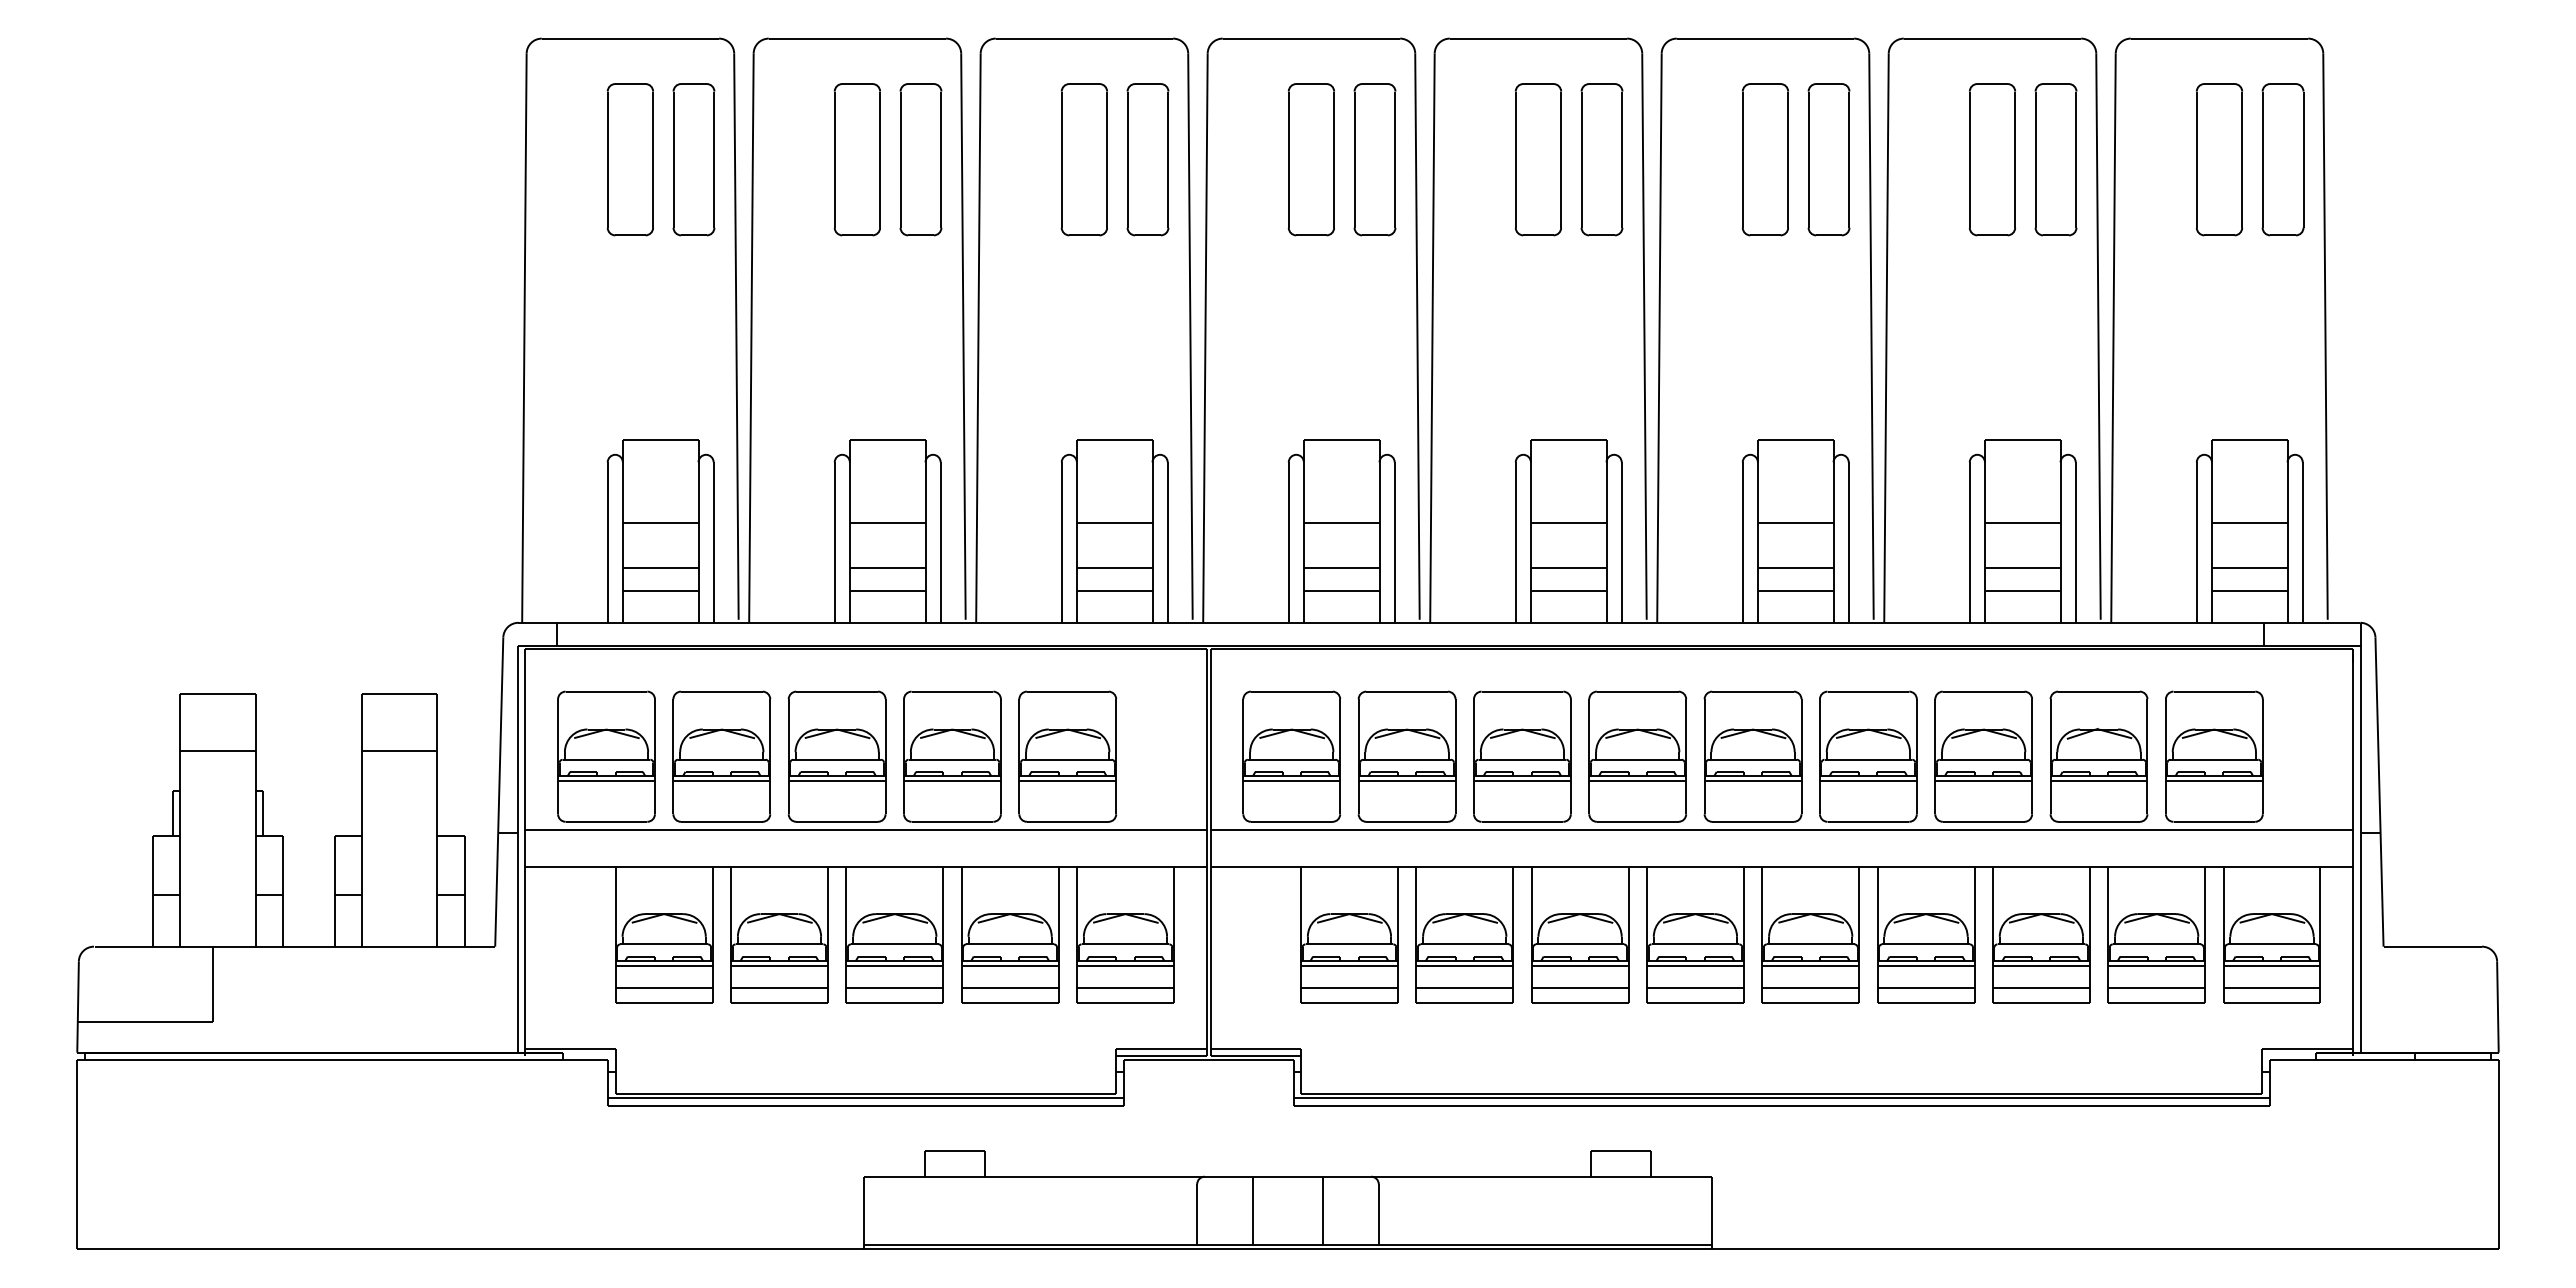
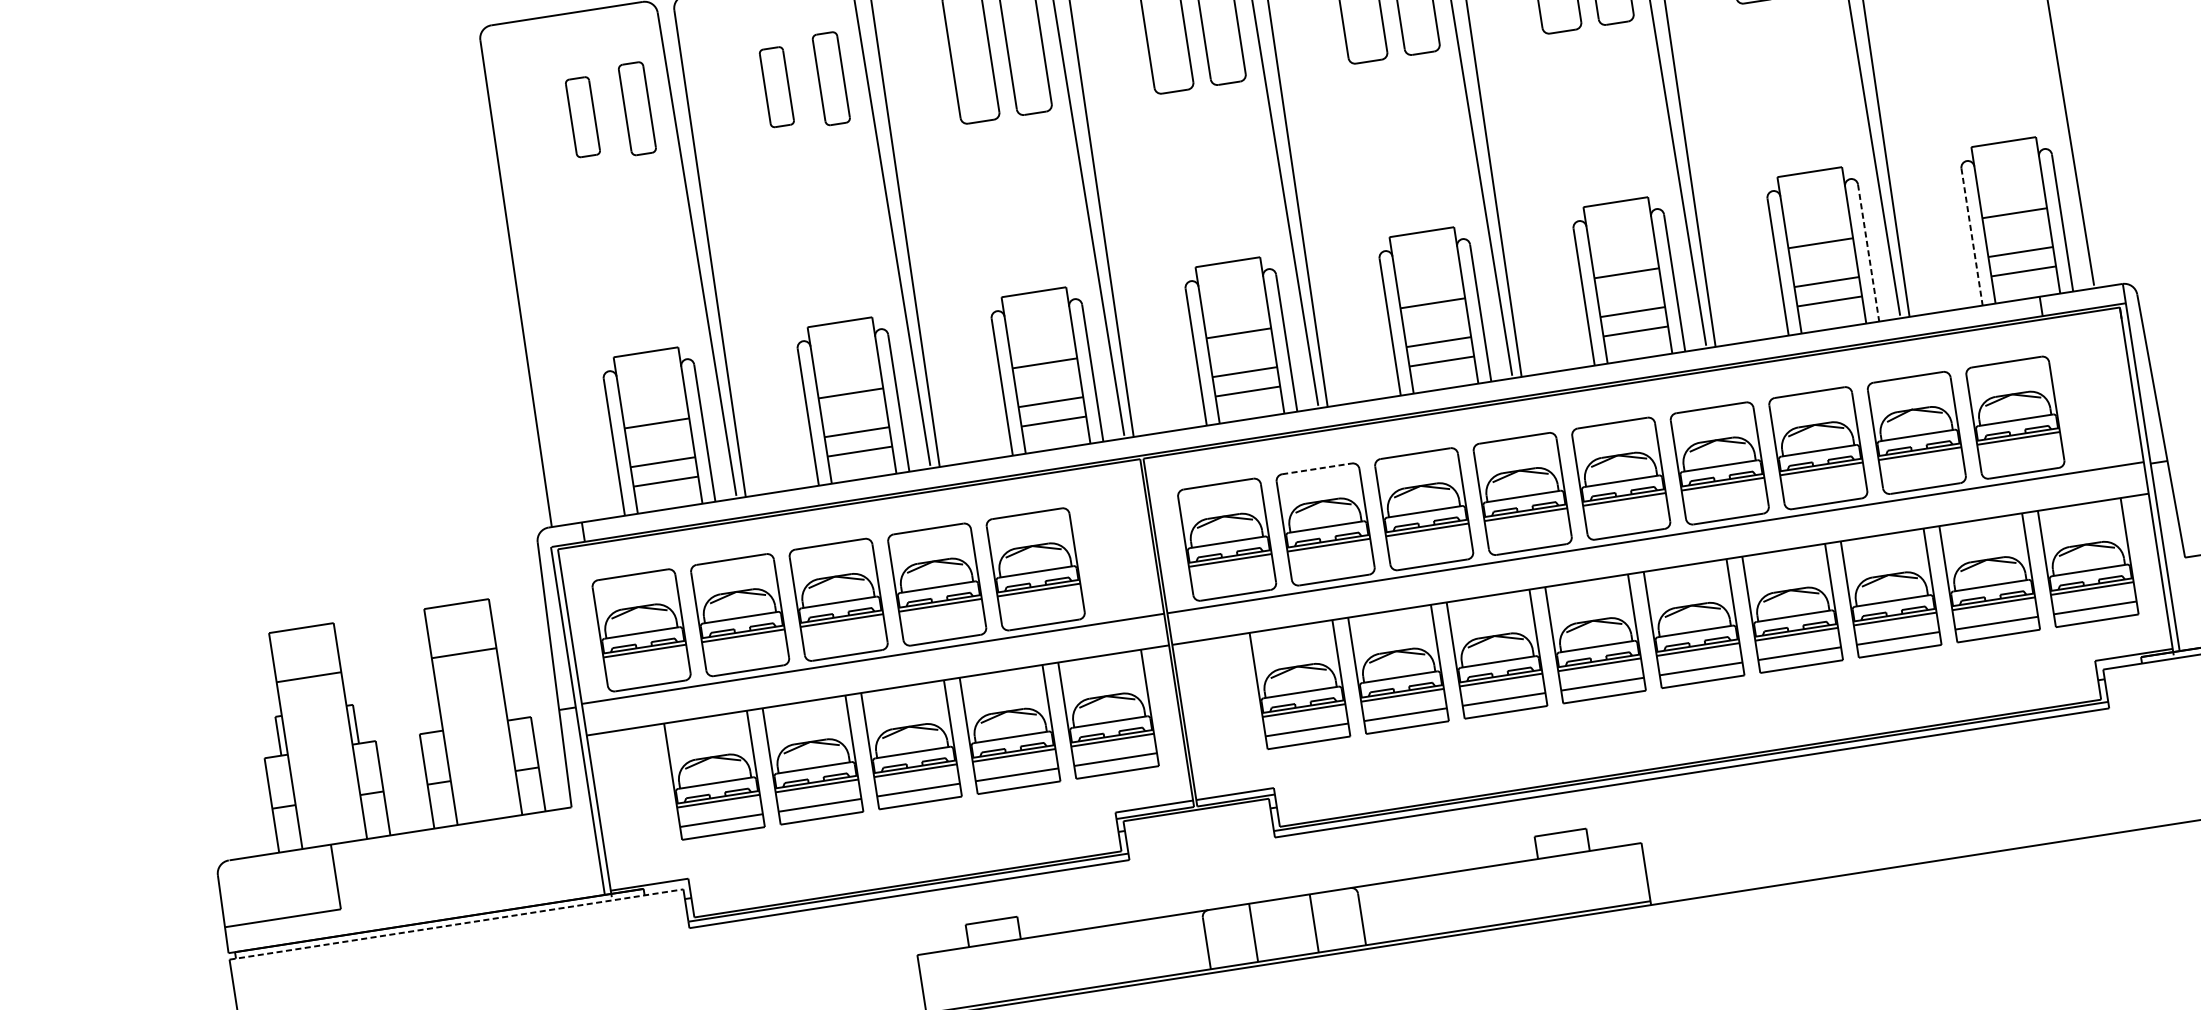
part: (629, 159) -> (582, 117), size x0.6
part: (693, 159) -> (636, 108), size x0.7
part: (856, 159) -> (776, 87), size x0.6
part: (920, 159) -> (830, 78), size x0.7
line: (2075, 543) -> (1868, 253), solid -> dashed
line: (2196, 543) -> (1971, 237), solid -> dashed
line: (1407, 691) -> (1317, 468), solid -> dashed
line: (342, 1060) -> (456, 924), solid -> dashed

